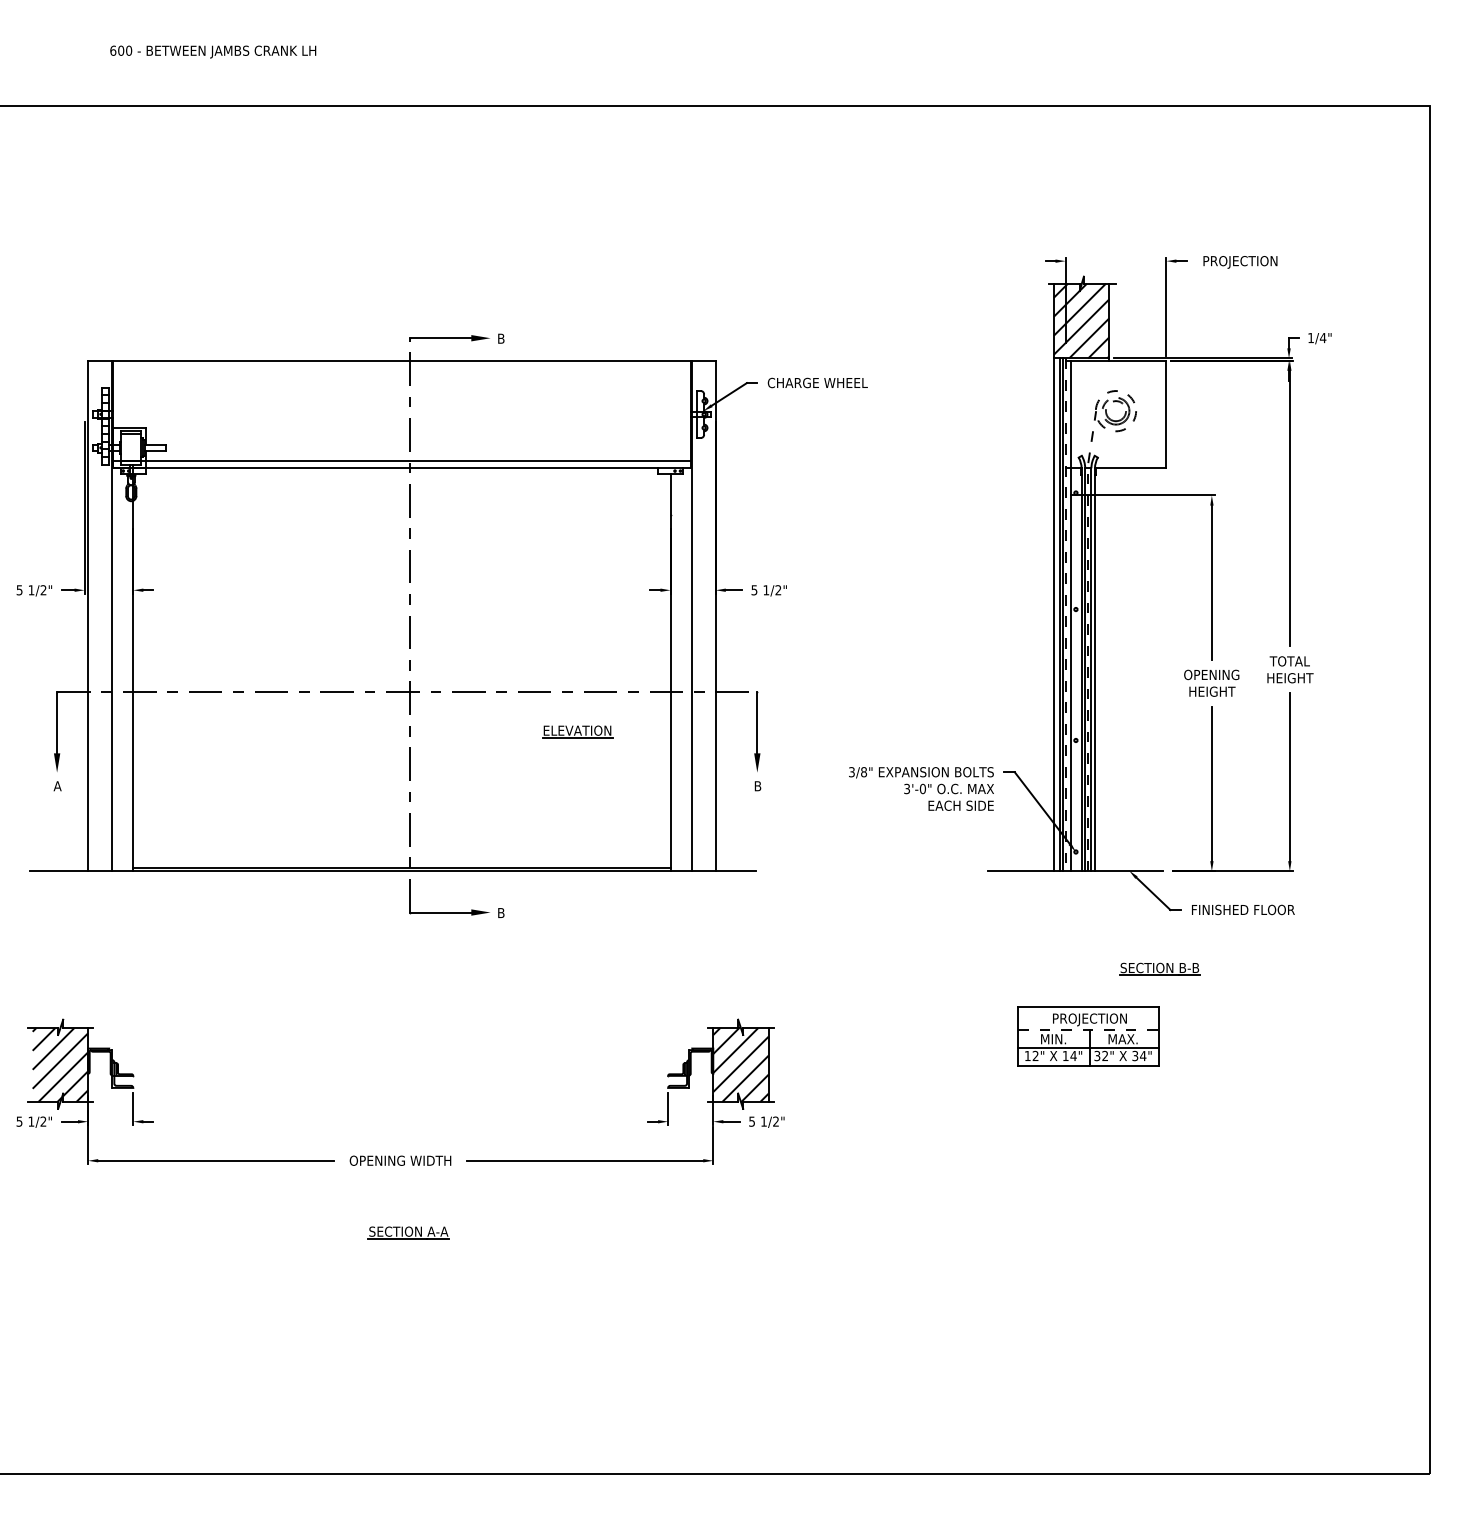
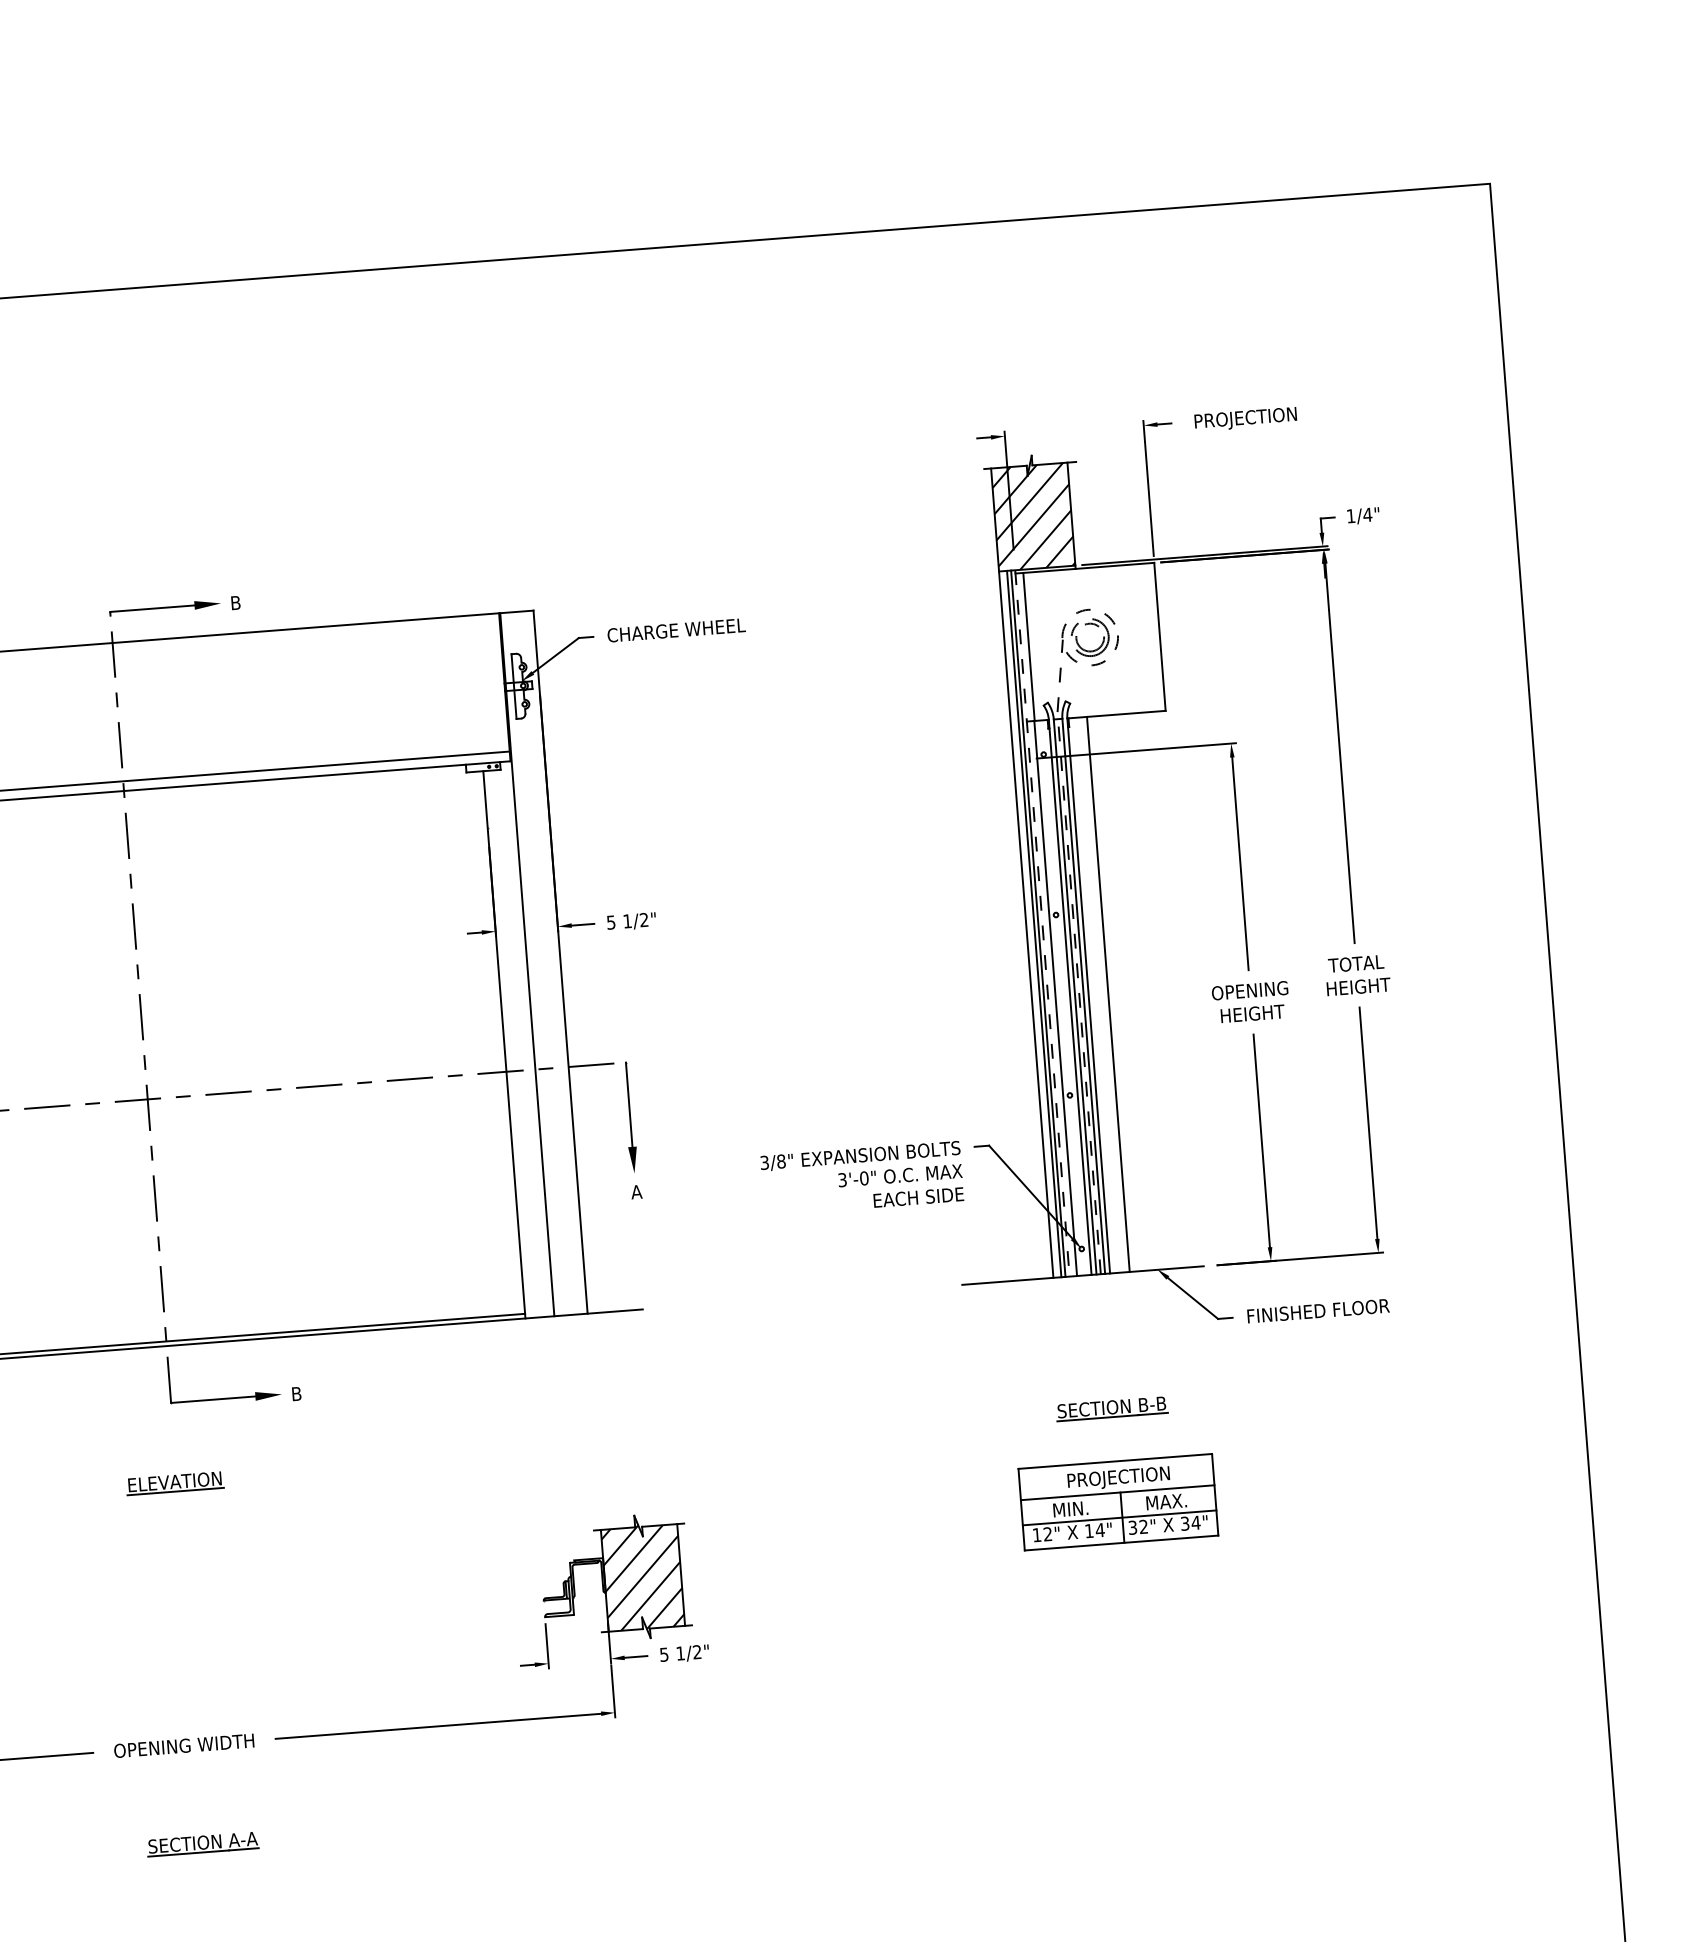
line: (1109, 669) -> (1108, 994), added
part: (577, 731) -> (175, 1482), moved
text: (757, 786) -> (636, 1192), B -> A
part: (1159, 968) -> (1111, 1408), moved
line: (1088, 1029) -> (1117, 1492), dashed -> solid

